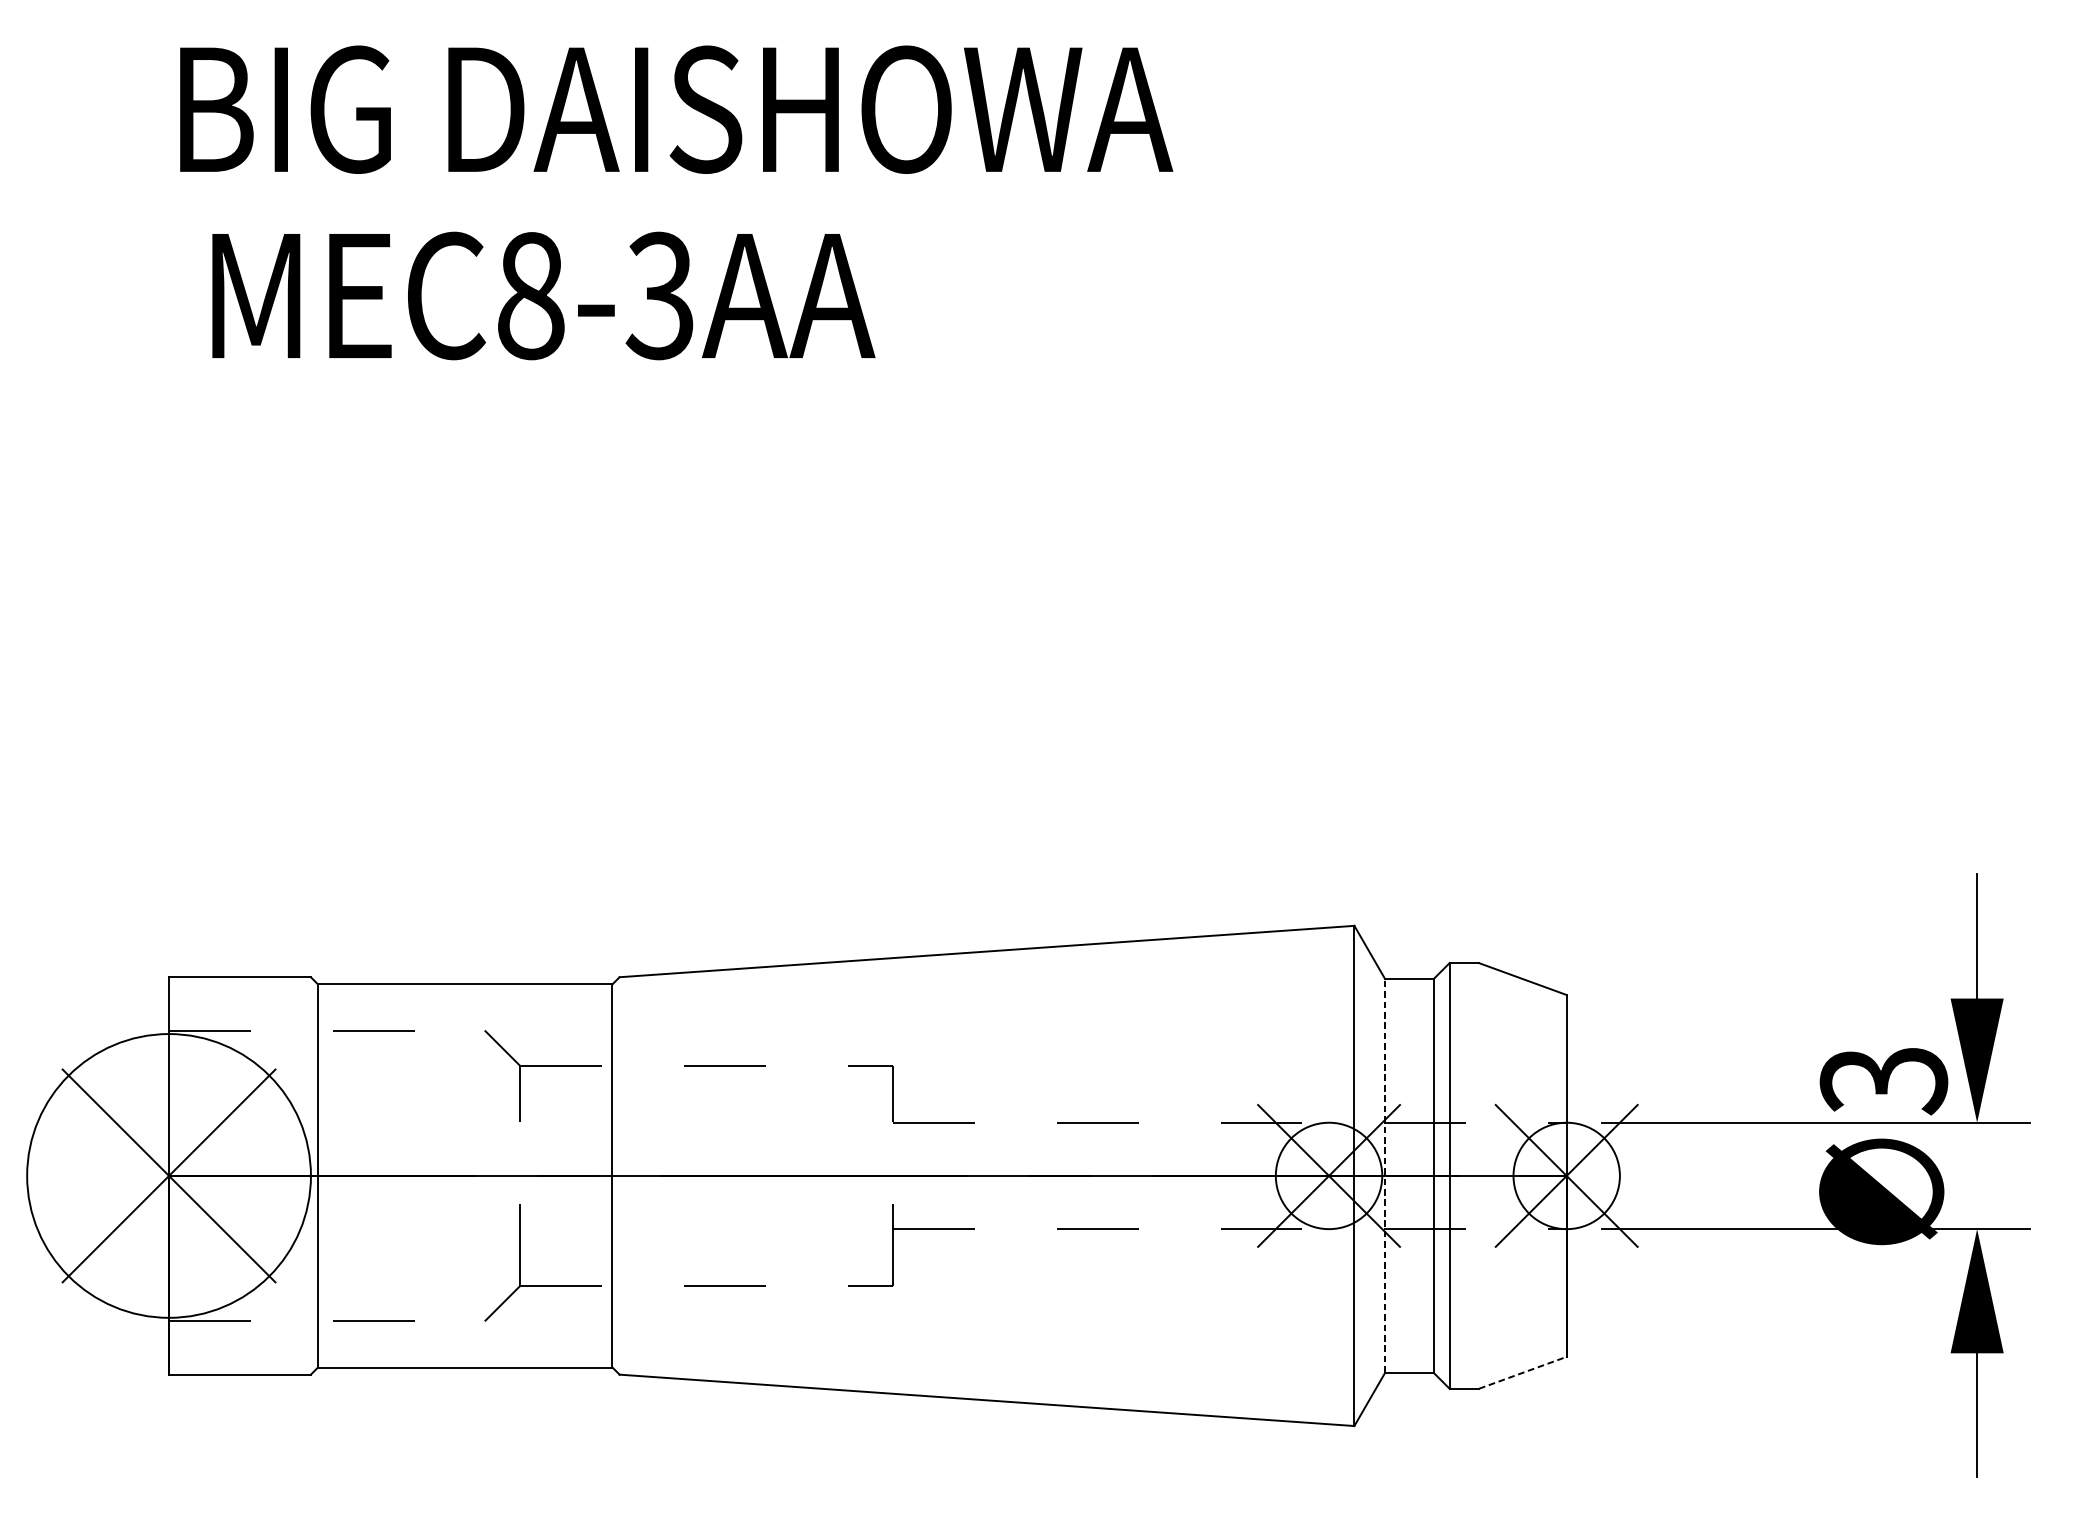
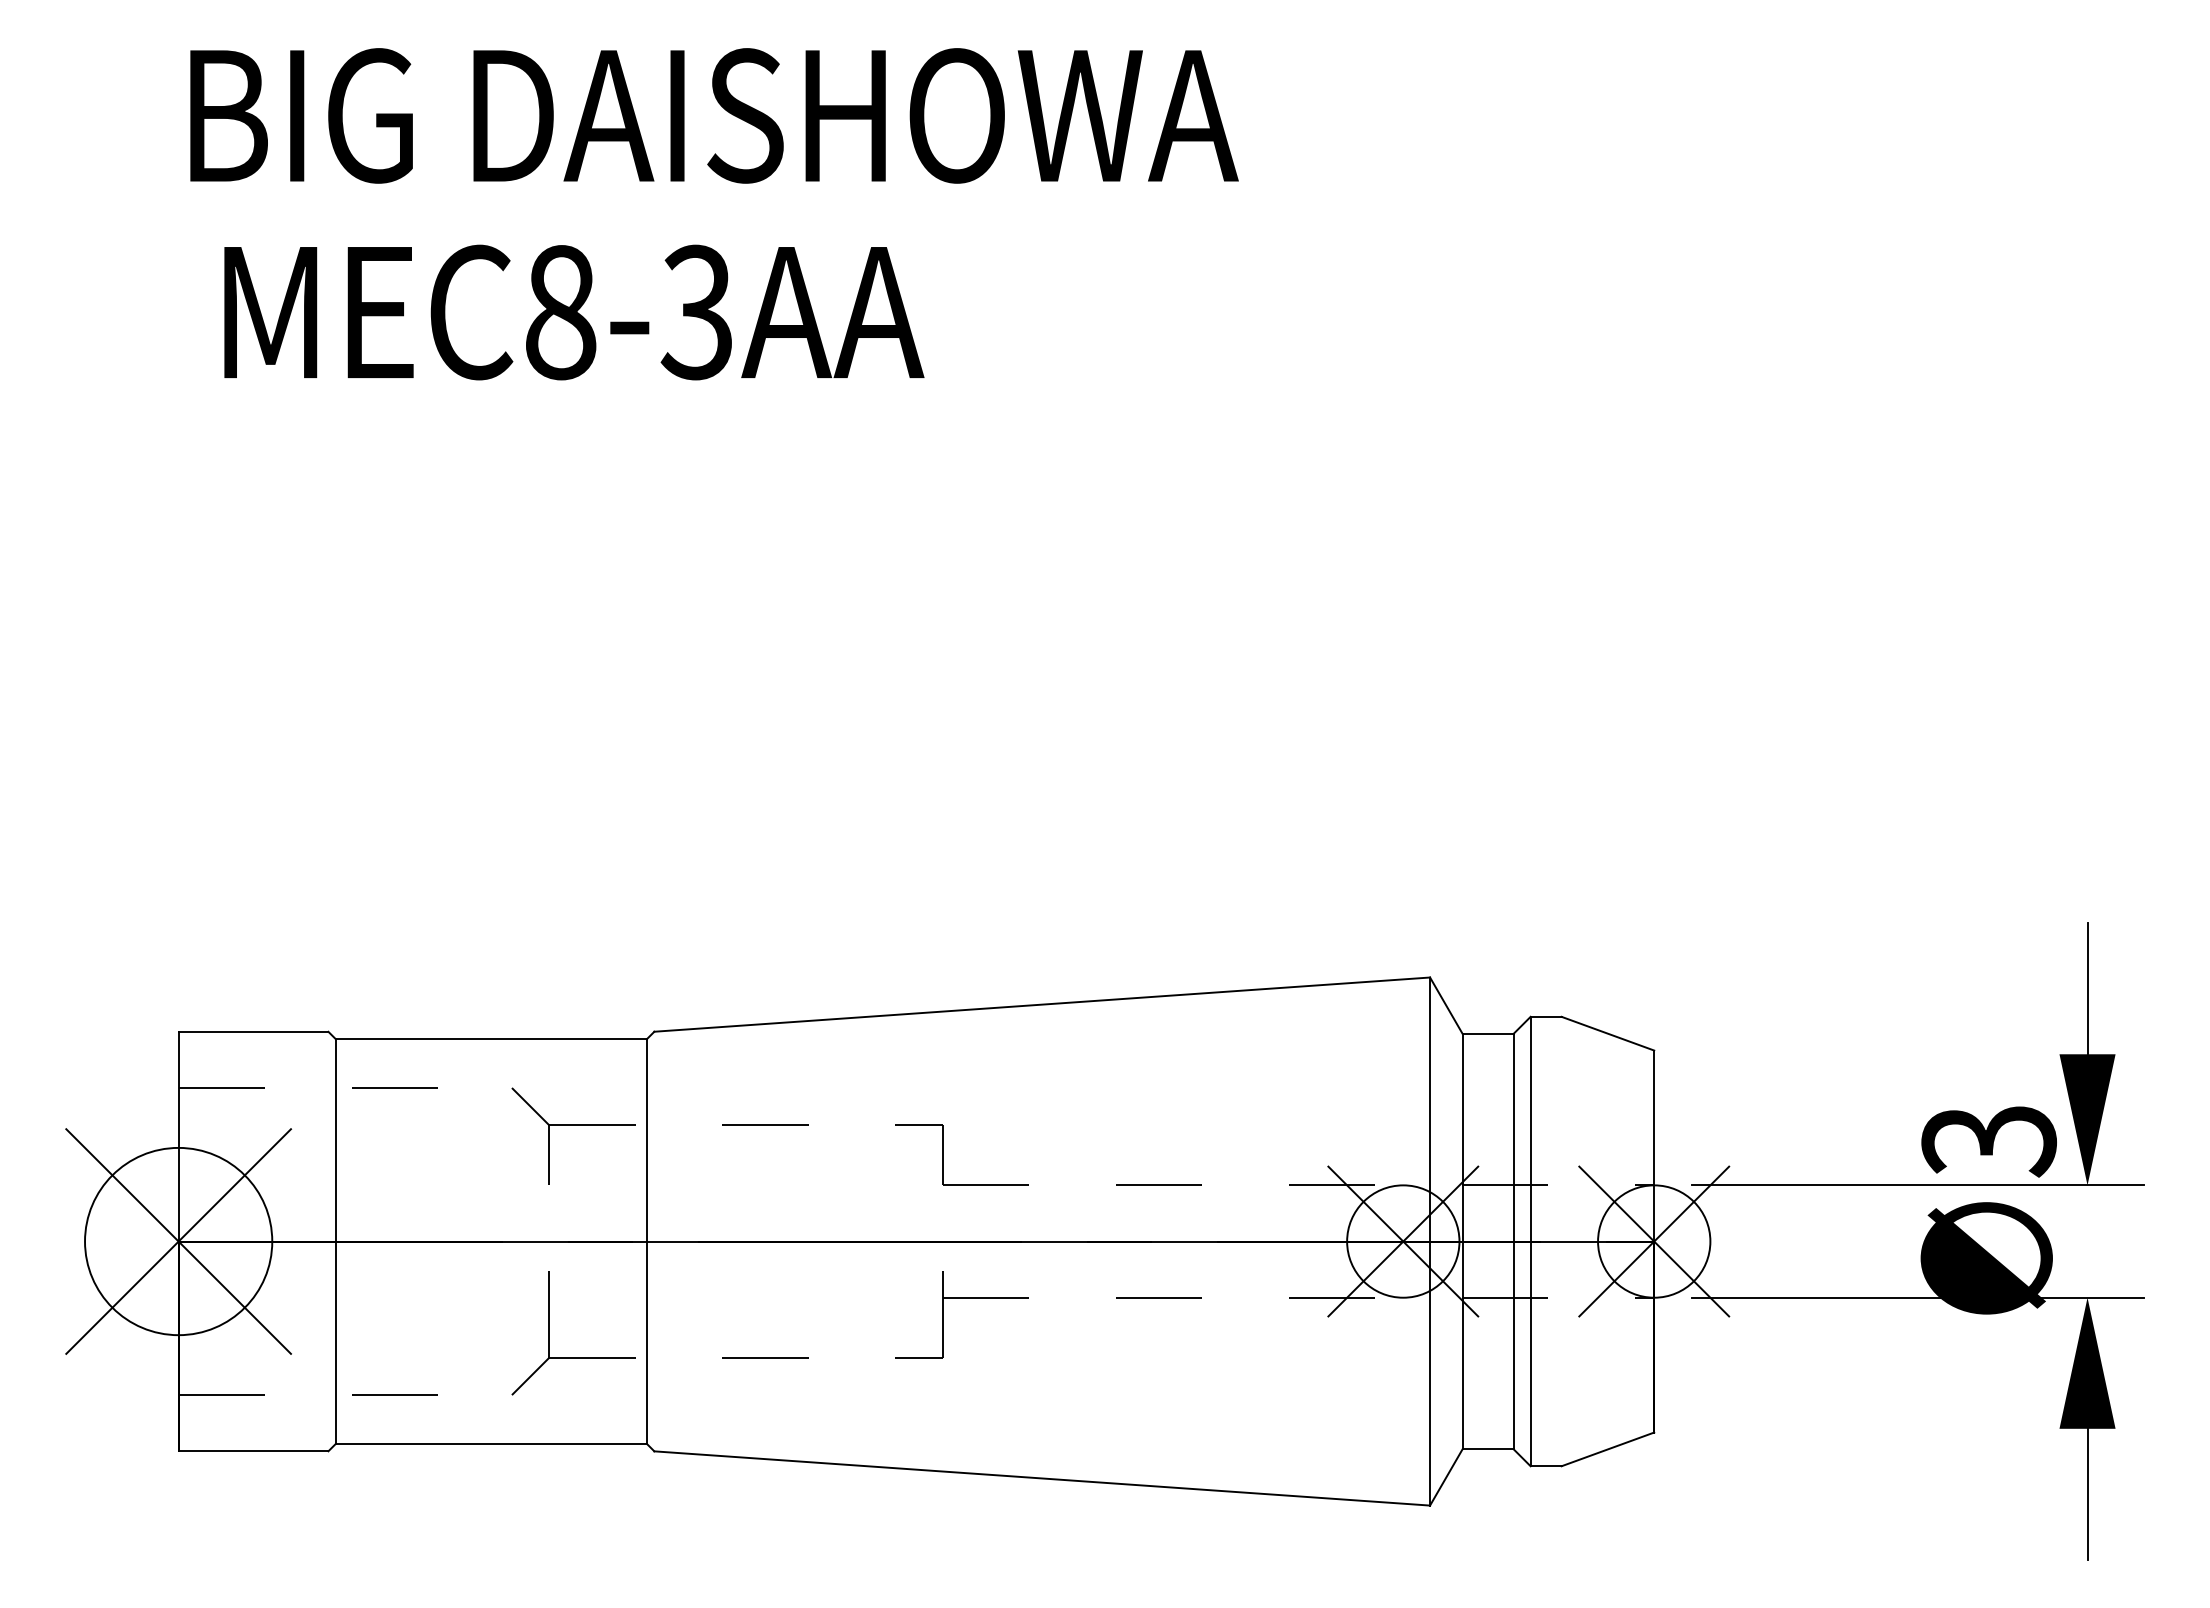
circle: (168, 1175) -> (178, 1241), size x0.62
line: (1385, 1175) -> (1462, 1241), dashed -> solid
line: (1523, 1372) -> (1608, 1449), dashed -> solid

